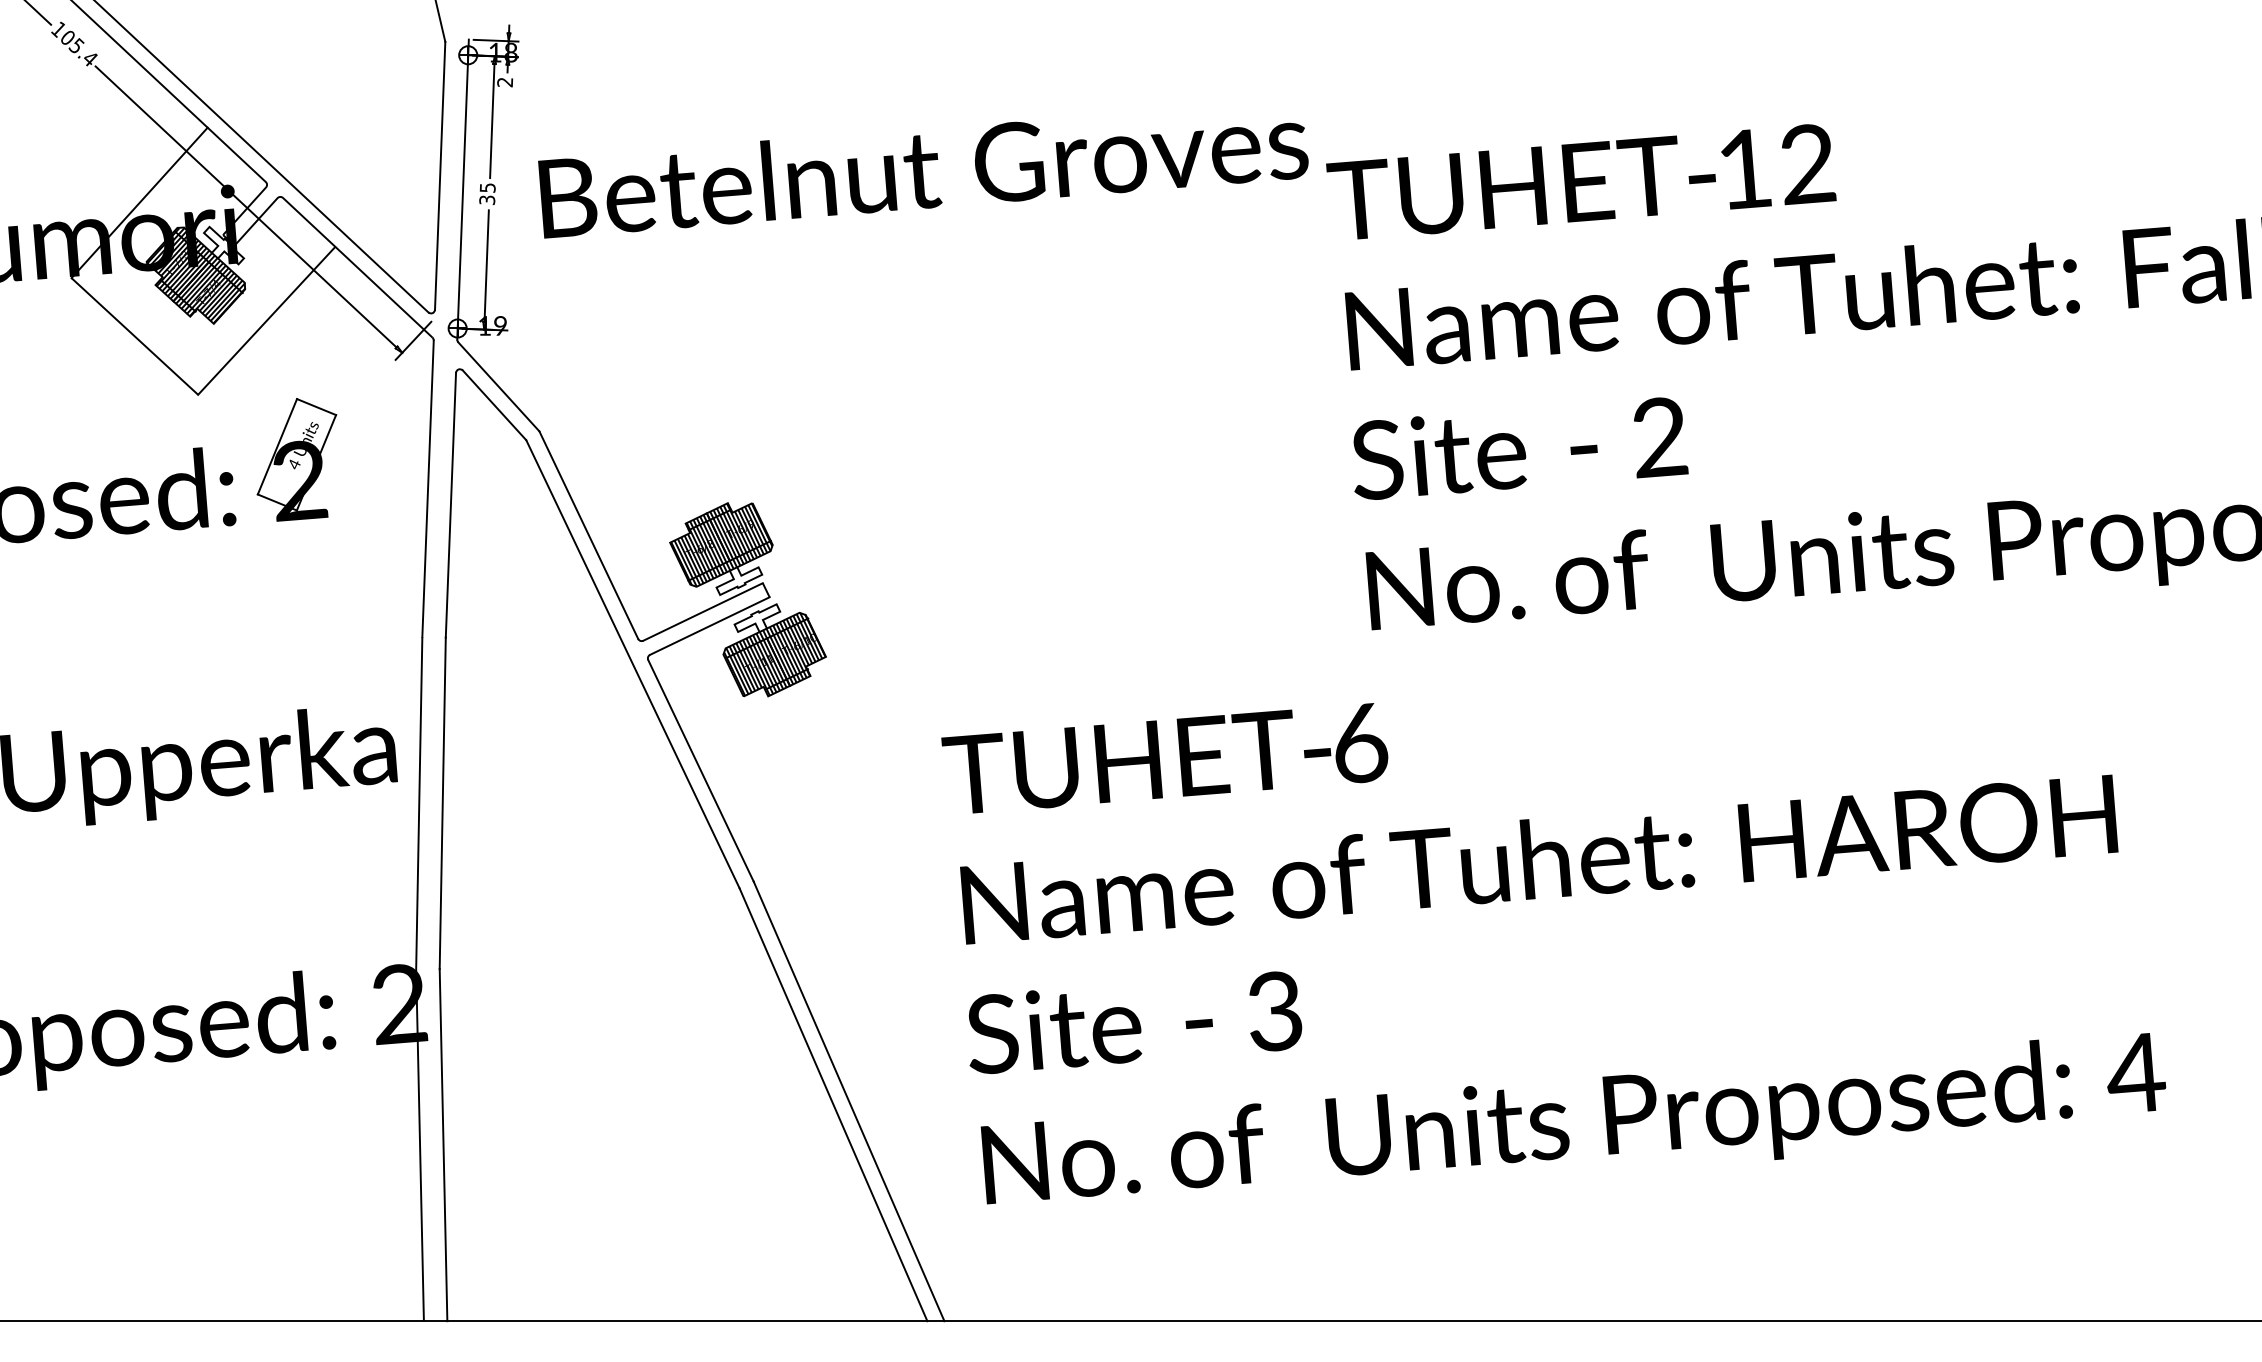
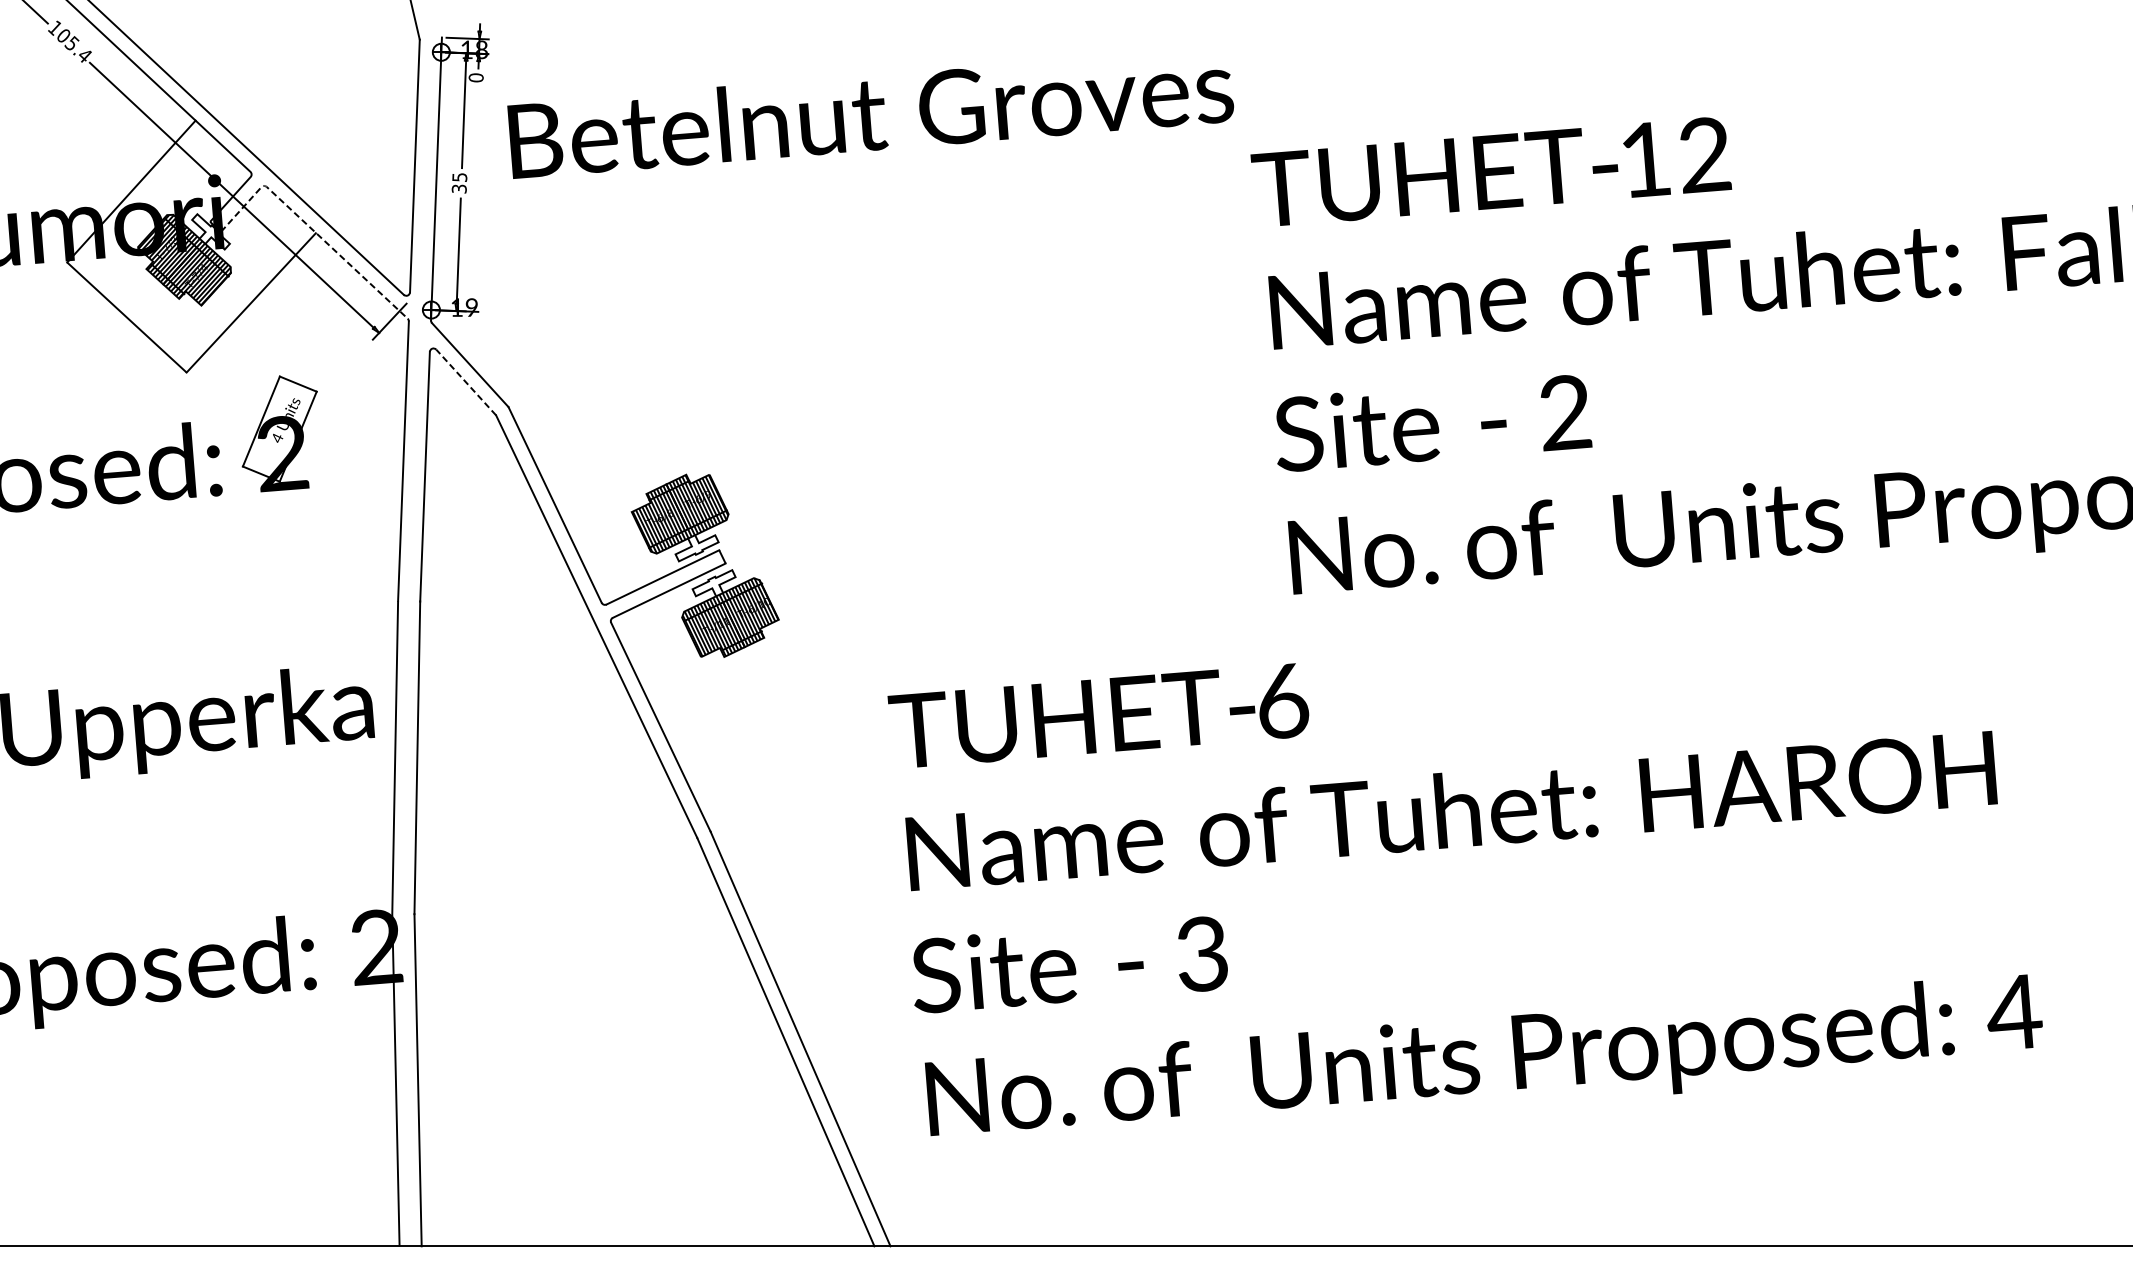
text: (505, 82) -> (476, 77), 2 -> 0
text: (923, 179) -> (870, 123), moved
line: (328, 240) -> (309, 227), solid -> dashed
line: (494, 404) -> (466, 381), solid -> dashed

